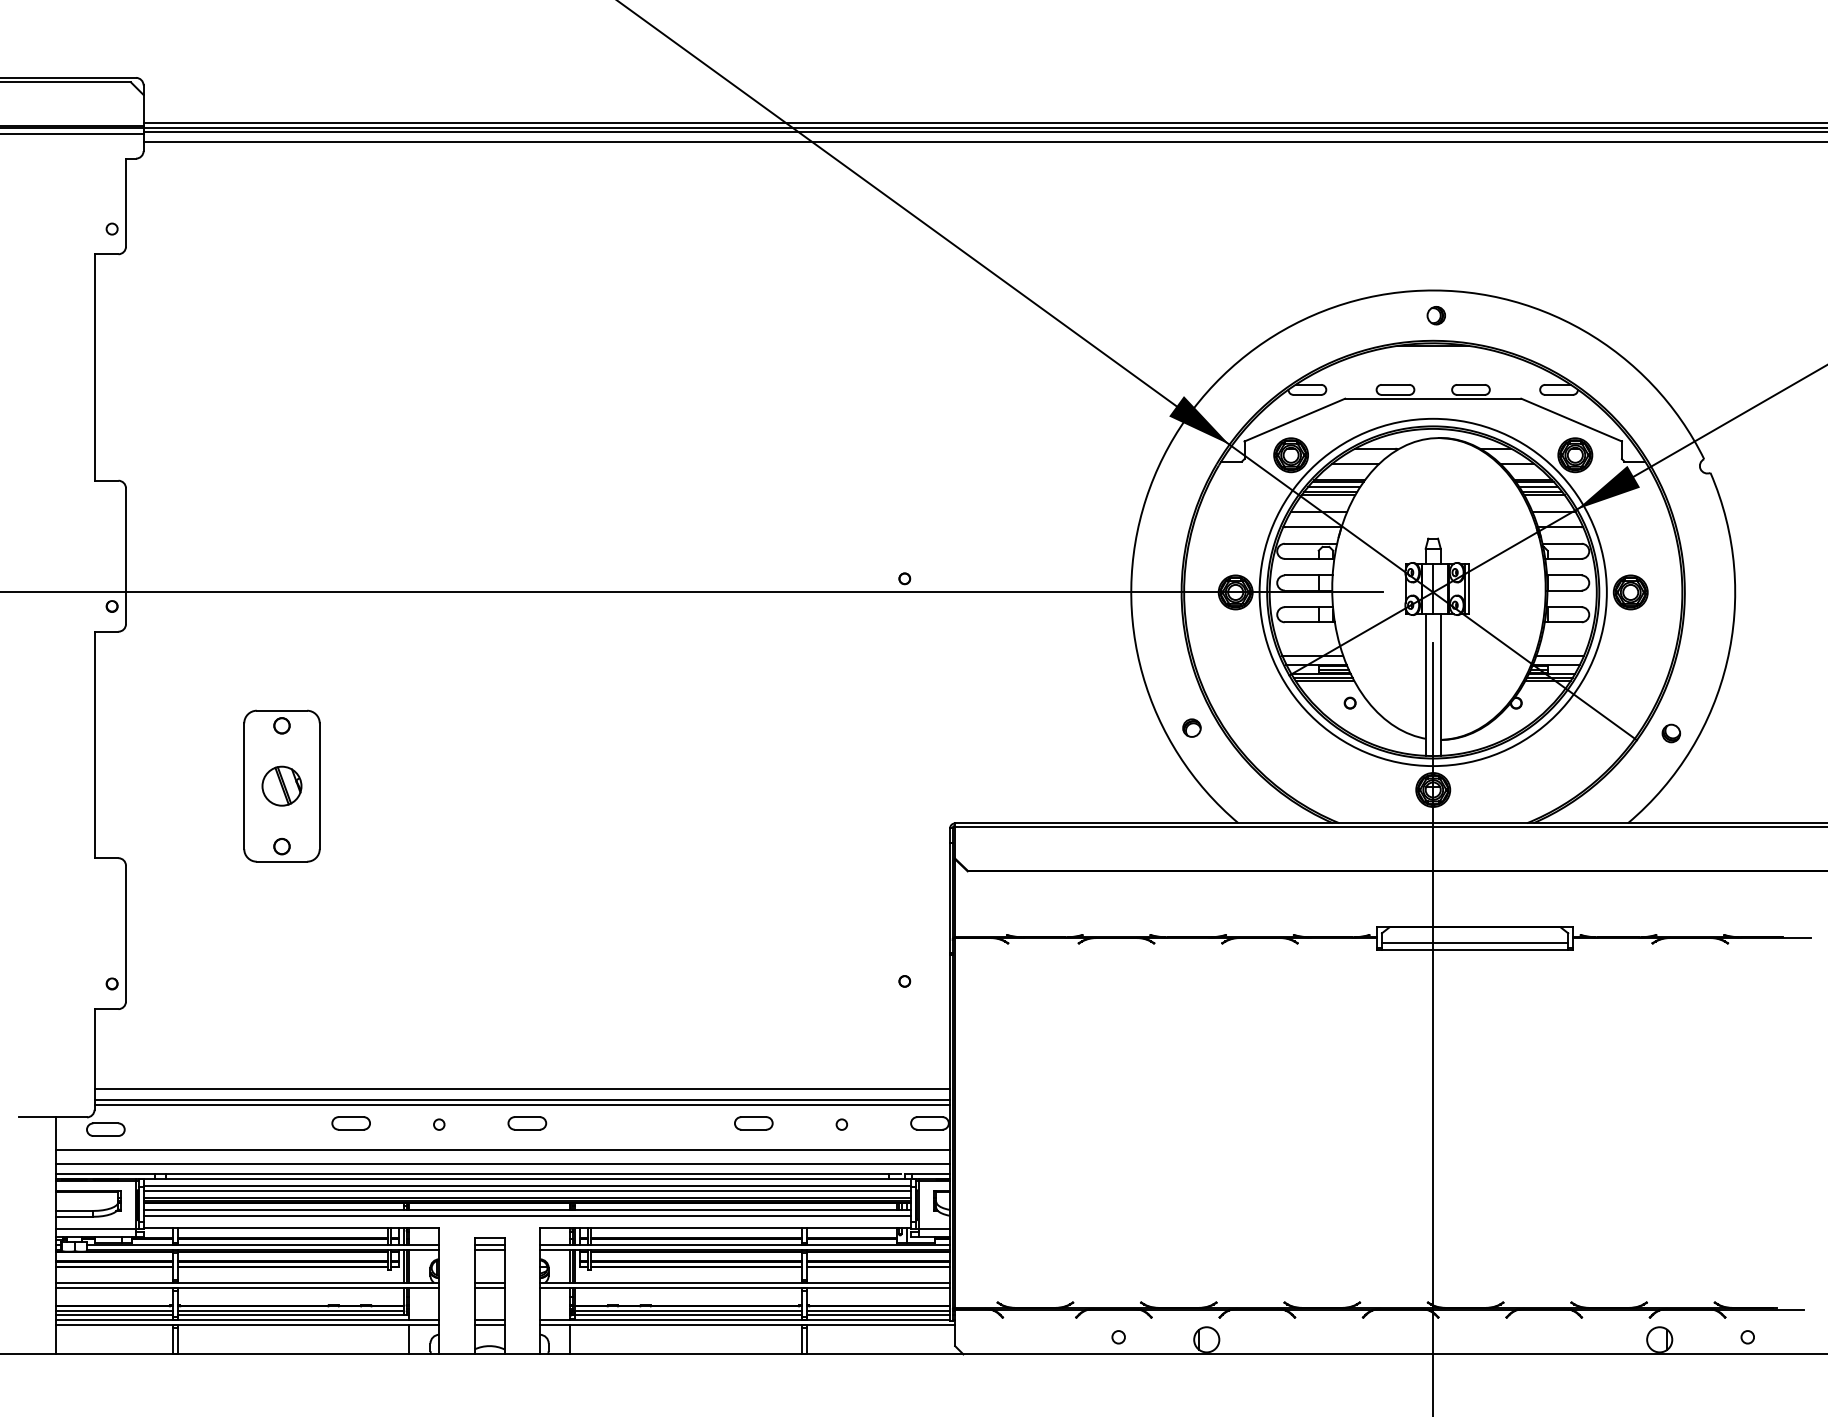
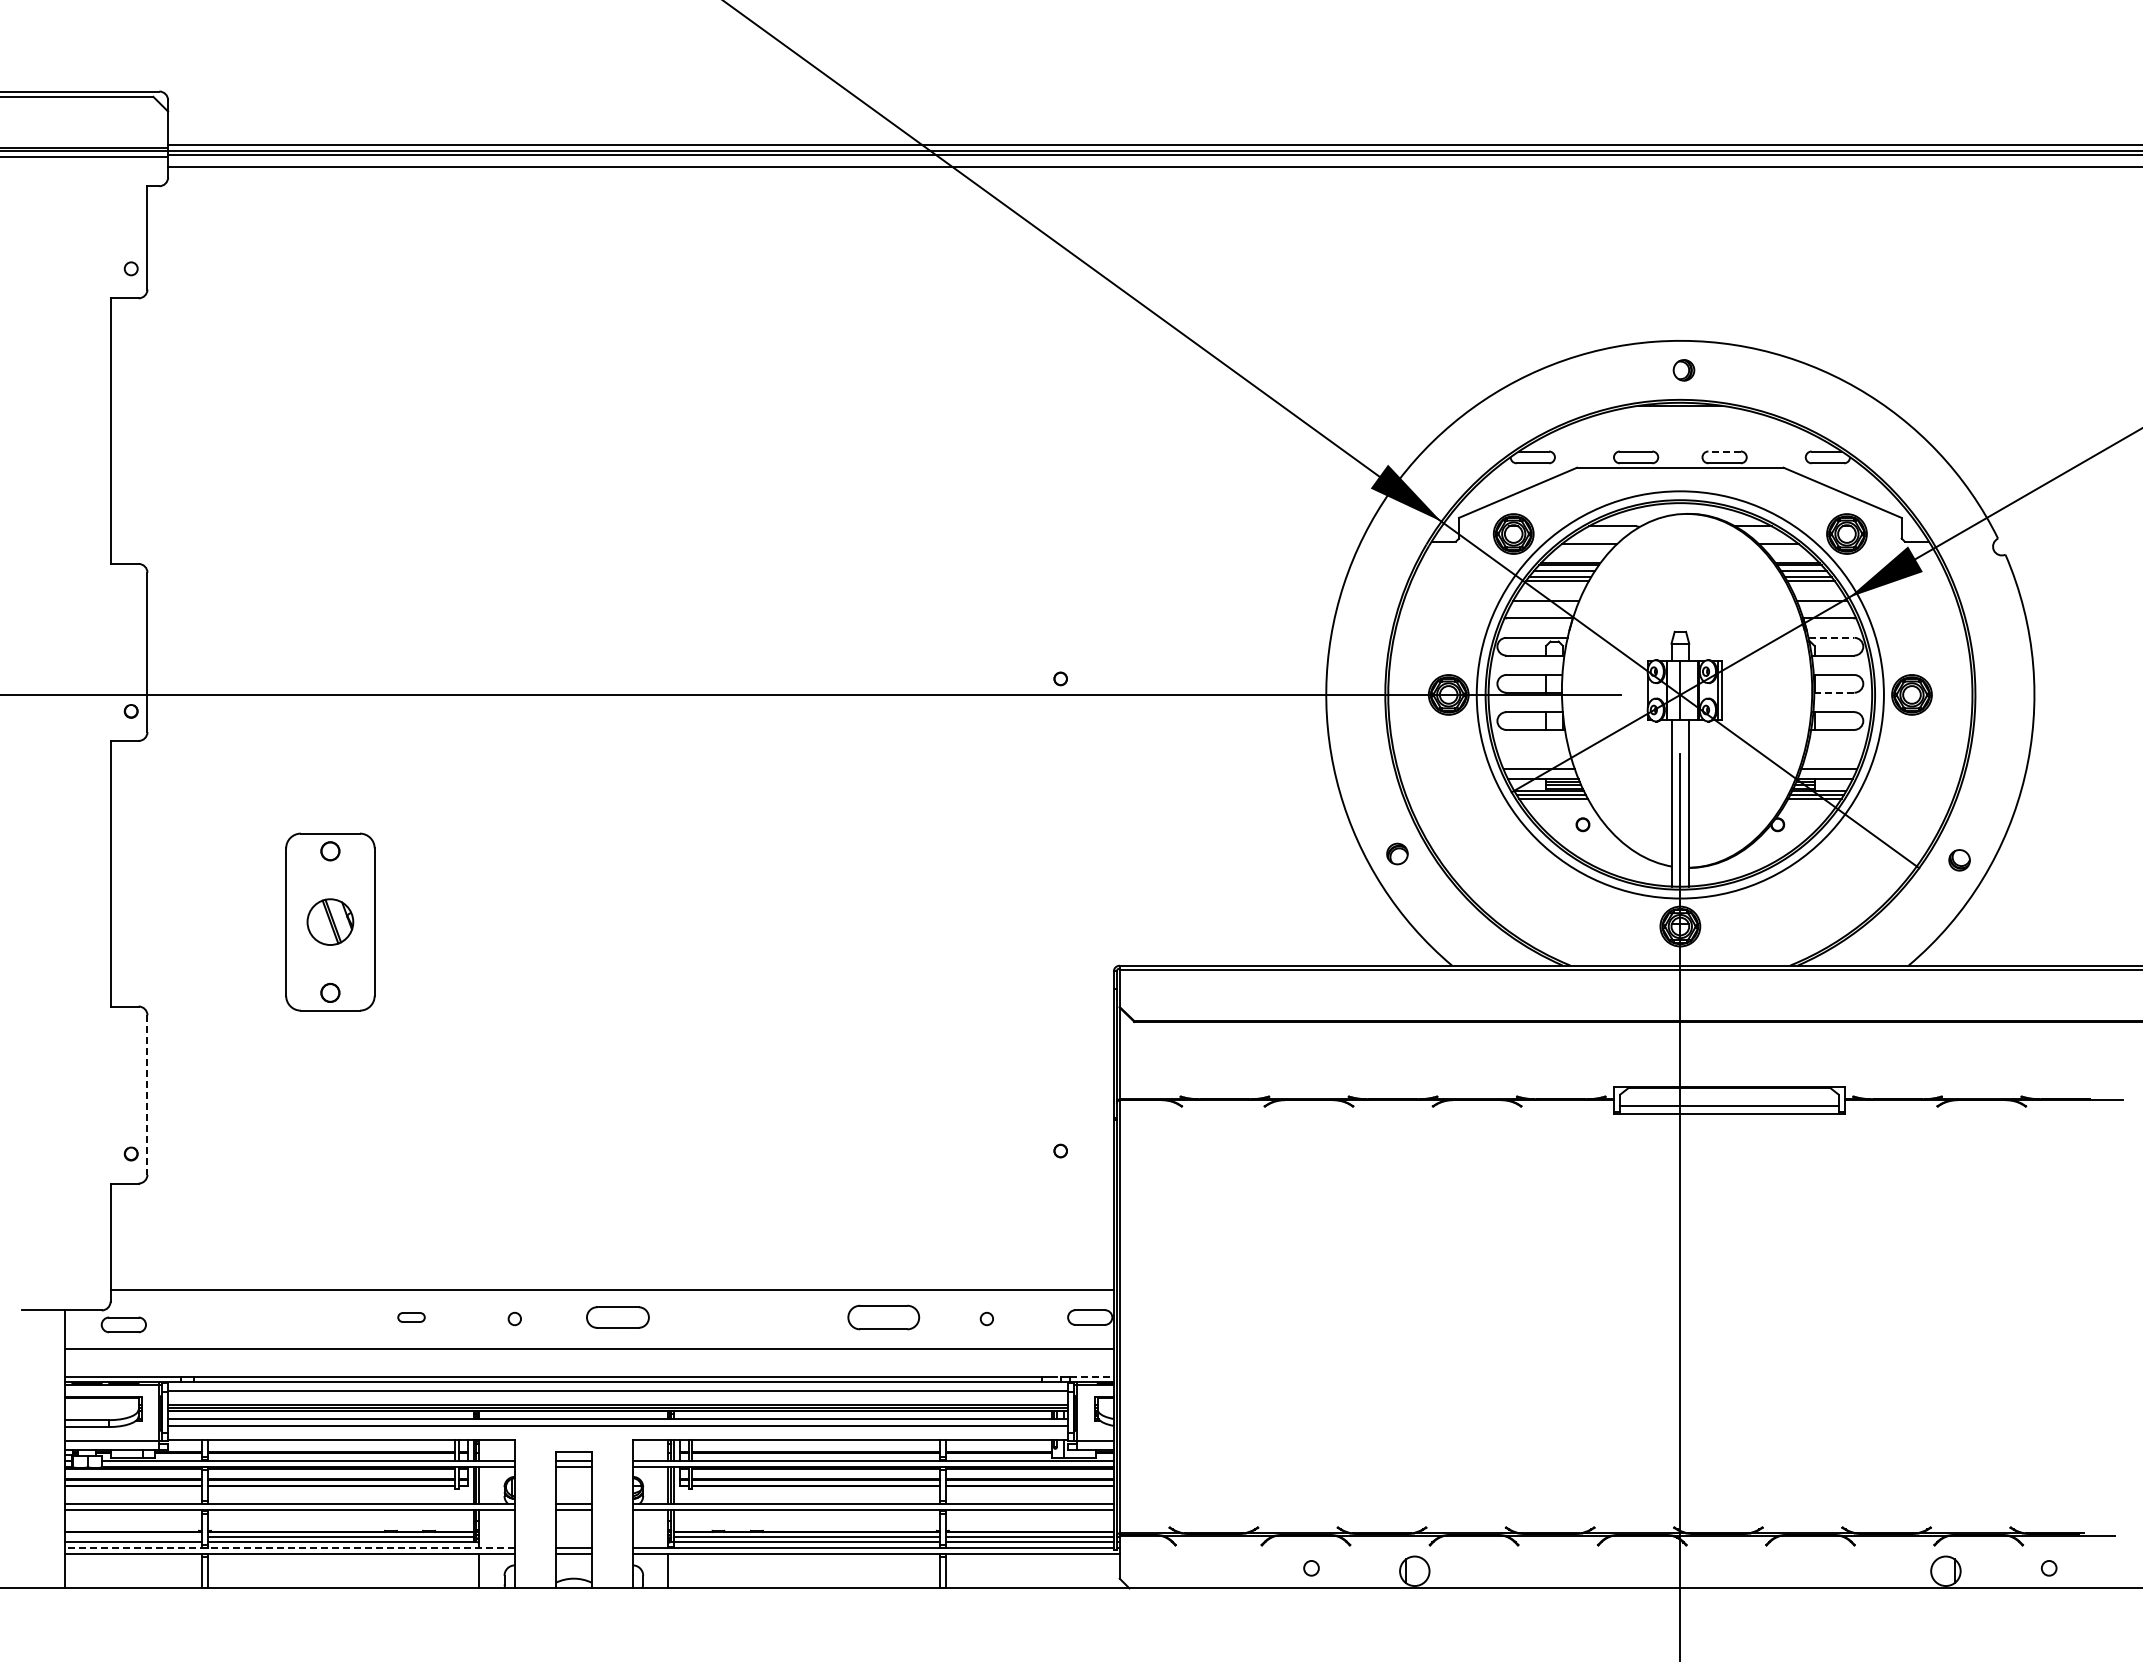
line: (1470, 384) -> (1724, 451), solid -> dashed
line: (1562, 543) -> (1831, 637), solid -> dashed
line: (1563, 590) -> (1833, 692), solid -> dashed
line: (126, 934) -> (147, 1095), solid -> dashed
line: (521, 1089) -> (611, 1277), removed
line: (521, 1104) -> (611, 1295), removed
part: (351, 1123) -> (411, 1317), size x0.6
part: (527, 1123) -> (618, 1317), size x1.4
part: (753, 1123) -> (883, 1317), size x1.6
line: (502, 1163) -> (588, 1364), removed
line: (931, 1173) -> (1092, 1376), solid -> dashed
line: (527, 1191) -> (618, 1397), removed
line: (114, 1311) -> (133, 1537), removed
line: (247, 1319) -> (289, 1547), solid -> dashed

